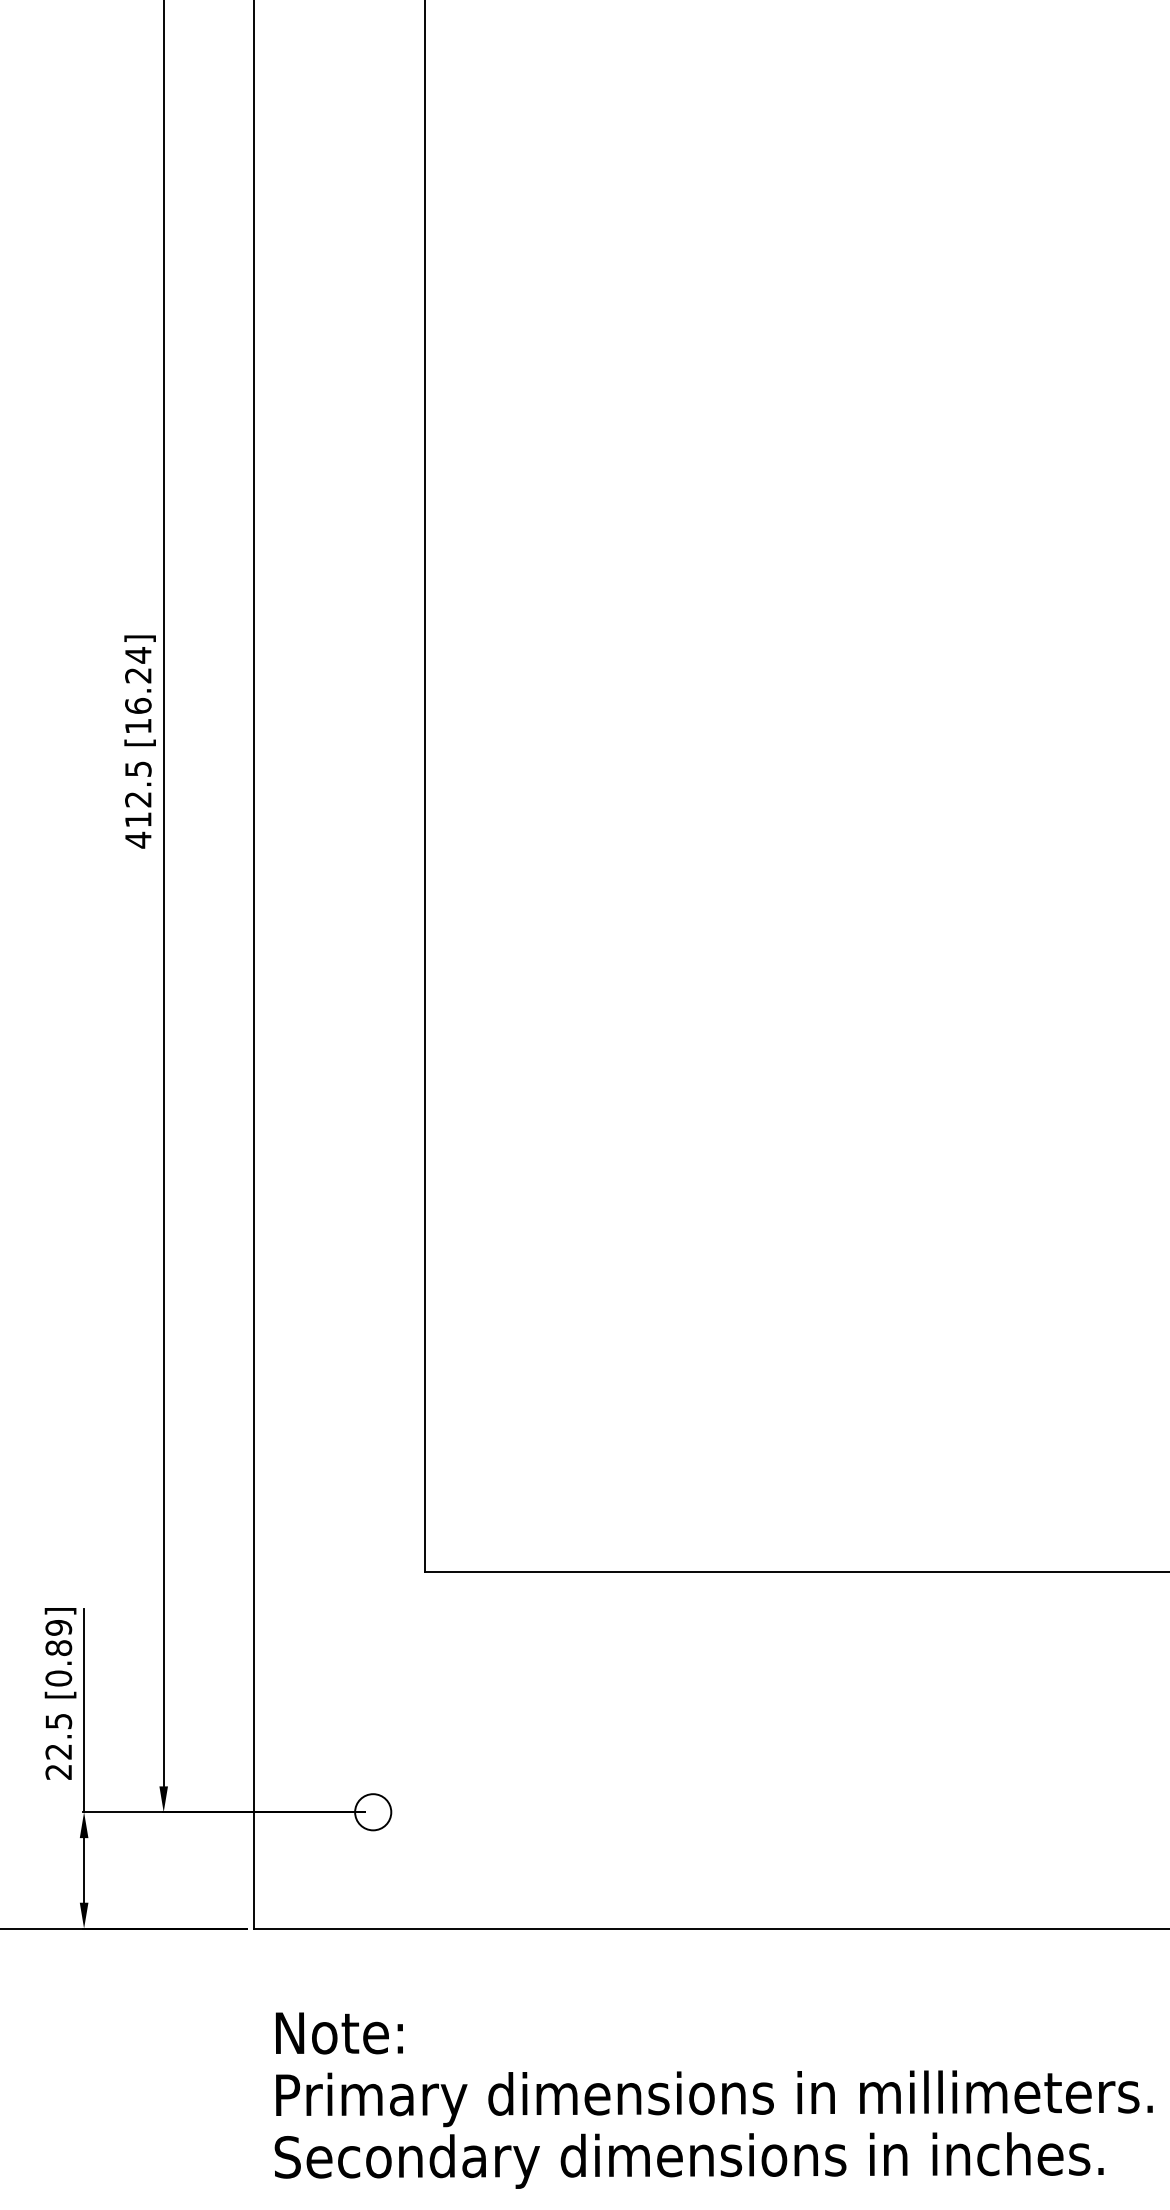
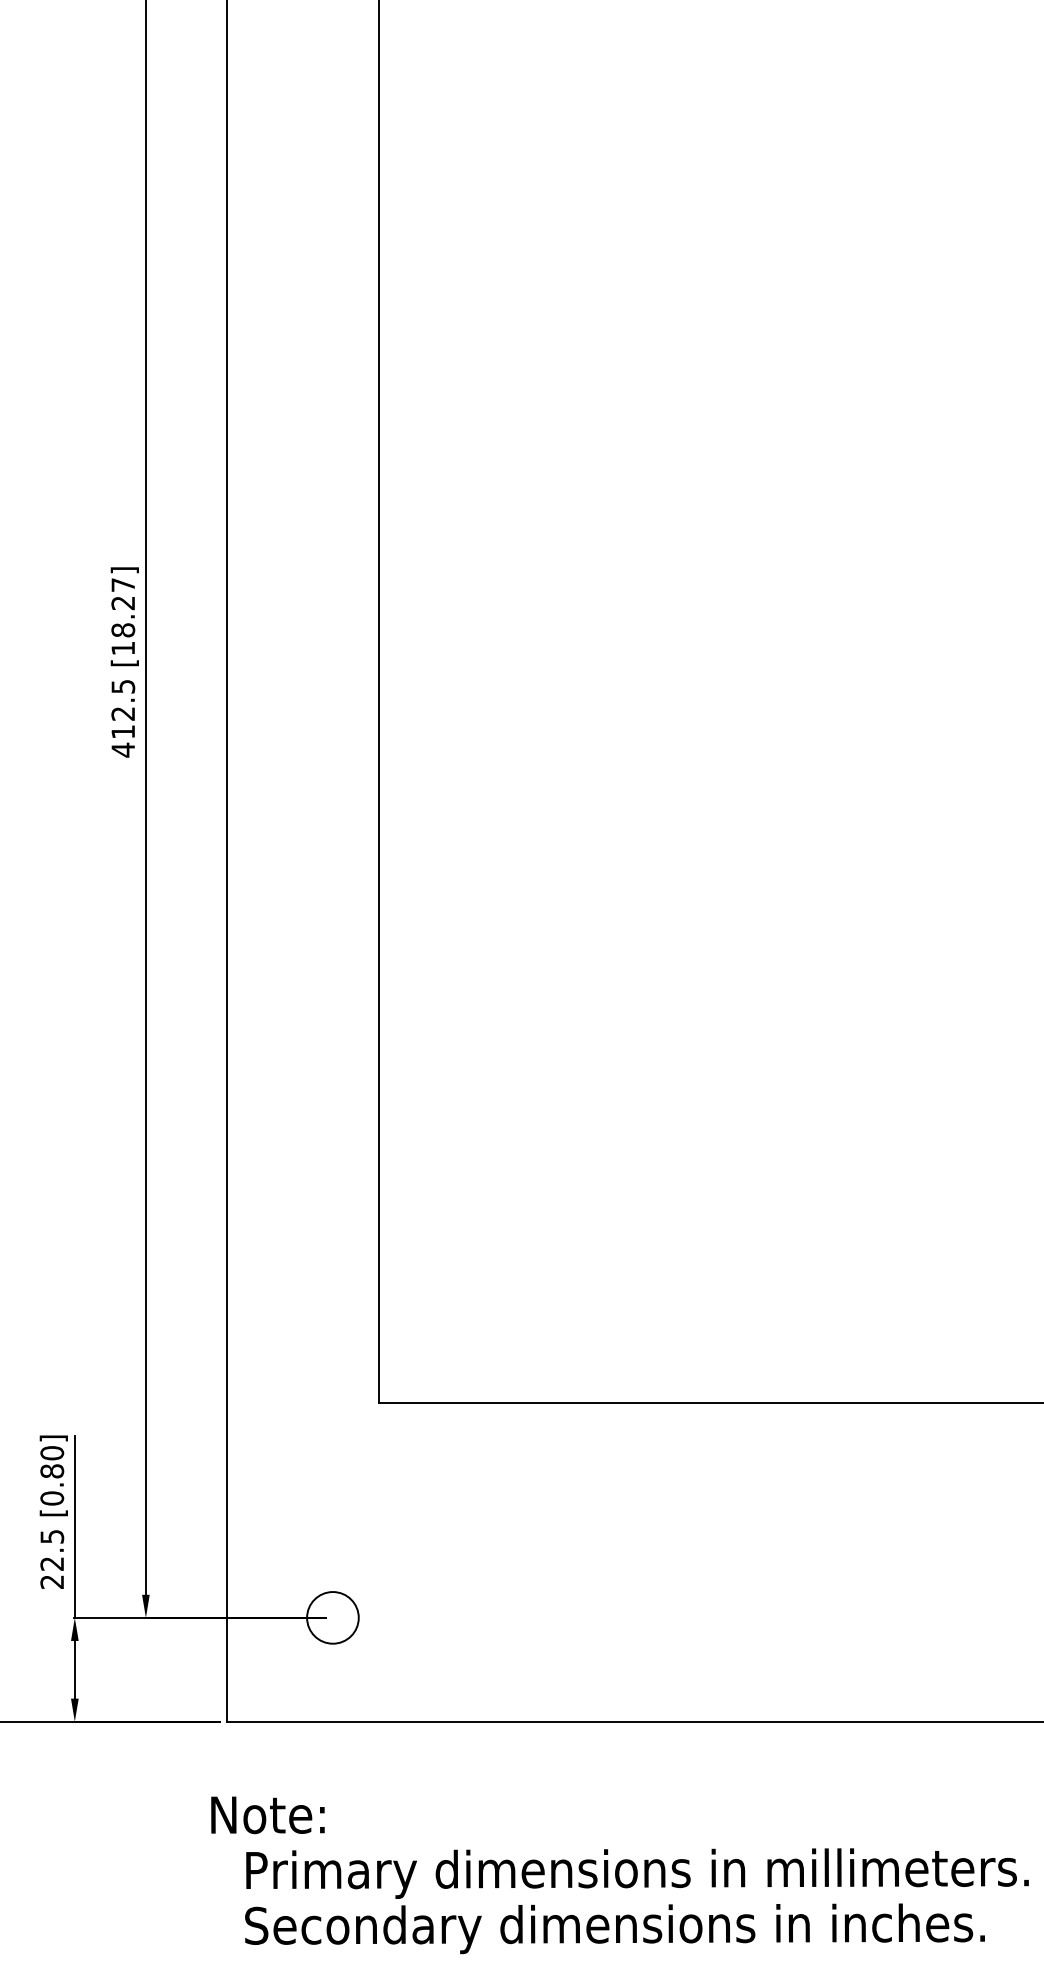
text: (138, 680) -> (123, 607), [16.24] -> [18.27]
text: (58, 1627) -> (51, 1452), [0.89] -> [0.80]
circle: (373, 1812) -> (333, 1618), size x1.6
text: (338, 2033) -> (267, 1815), moved

